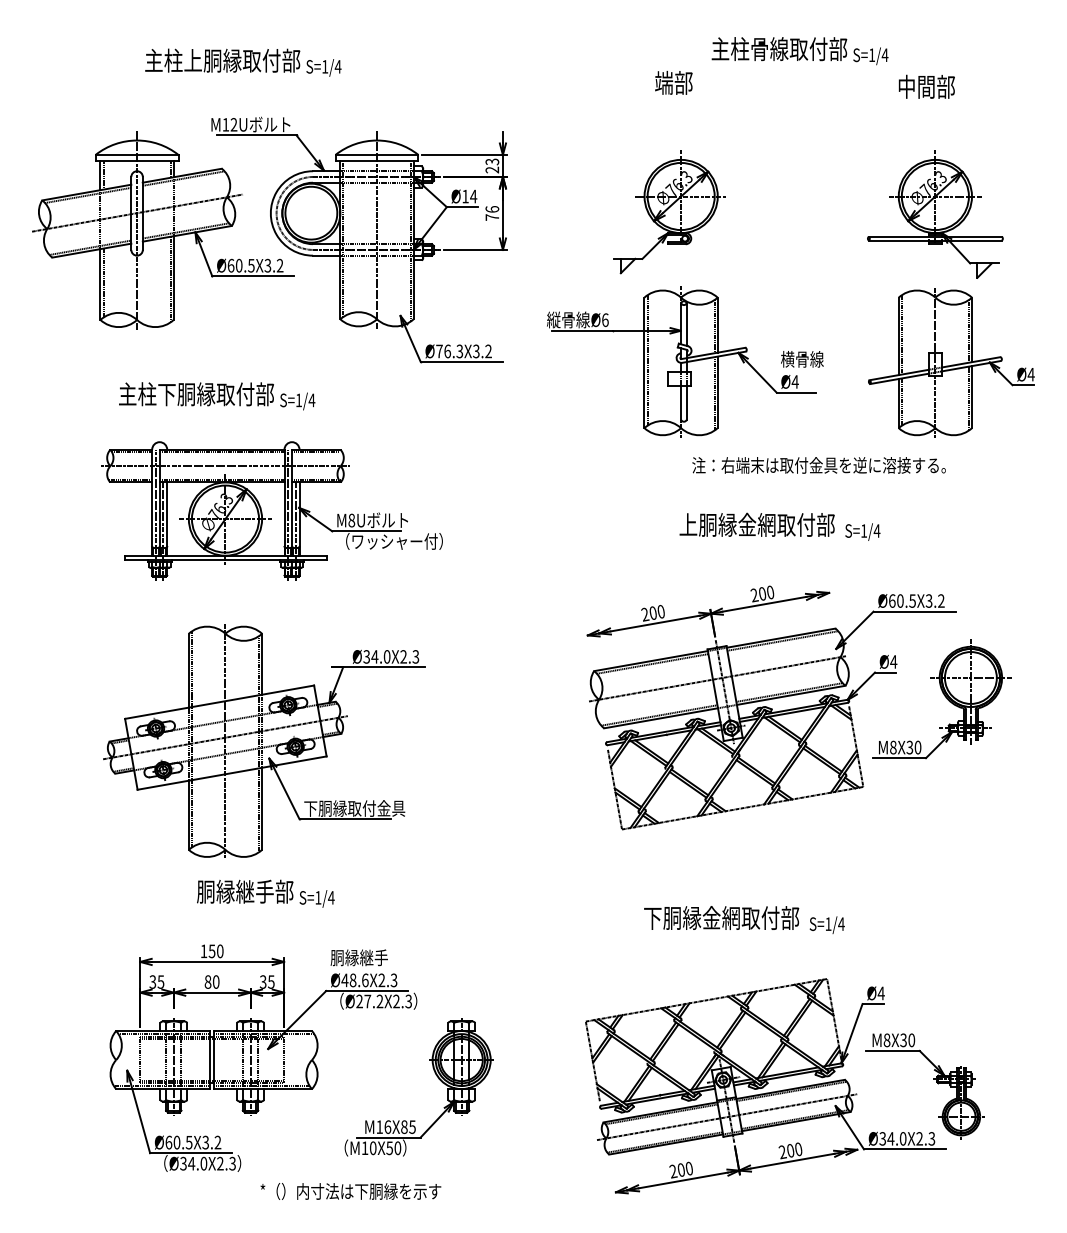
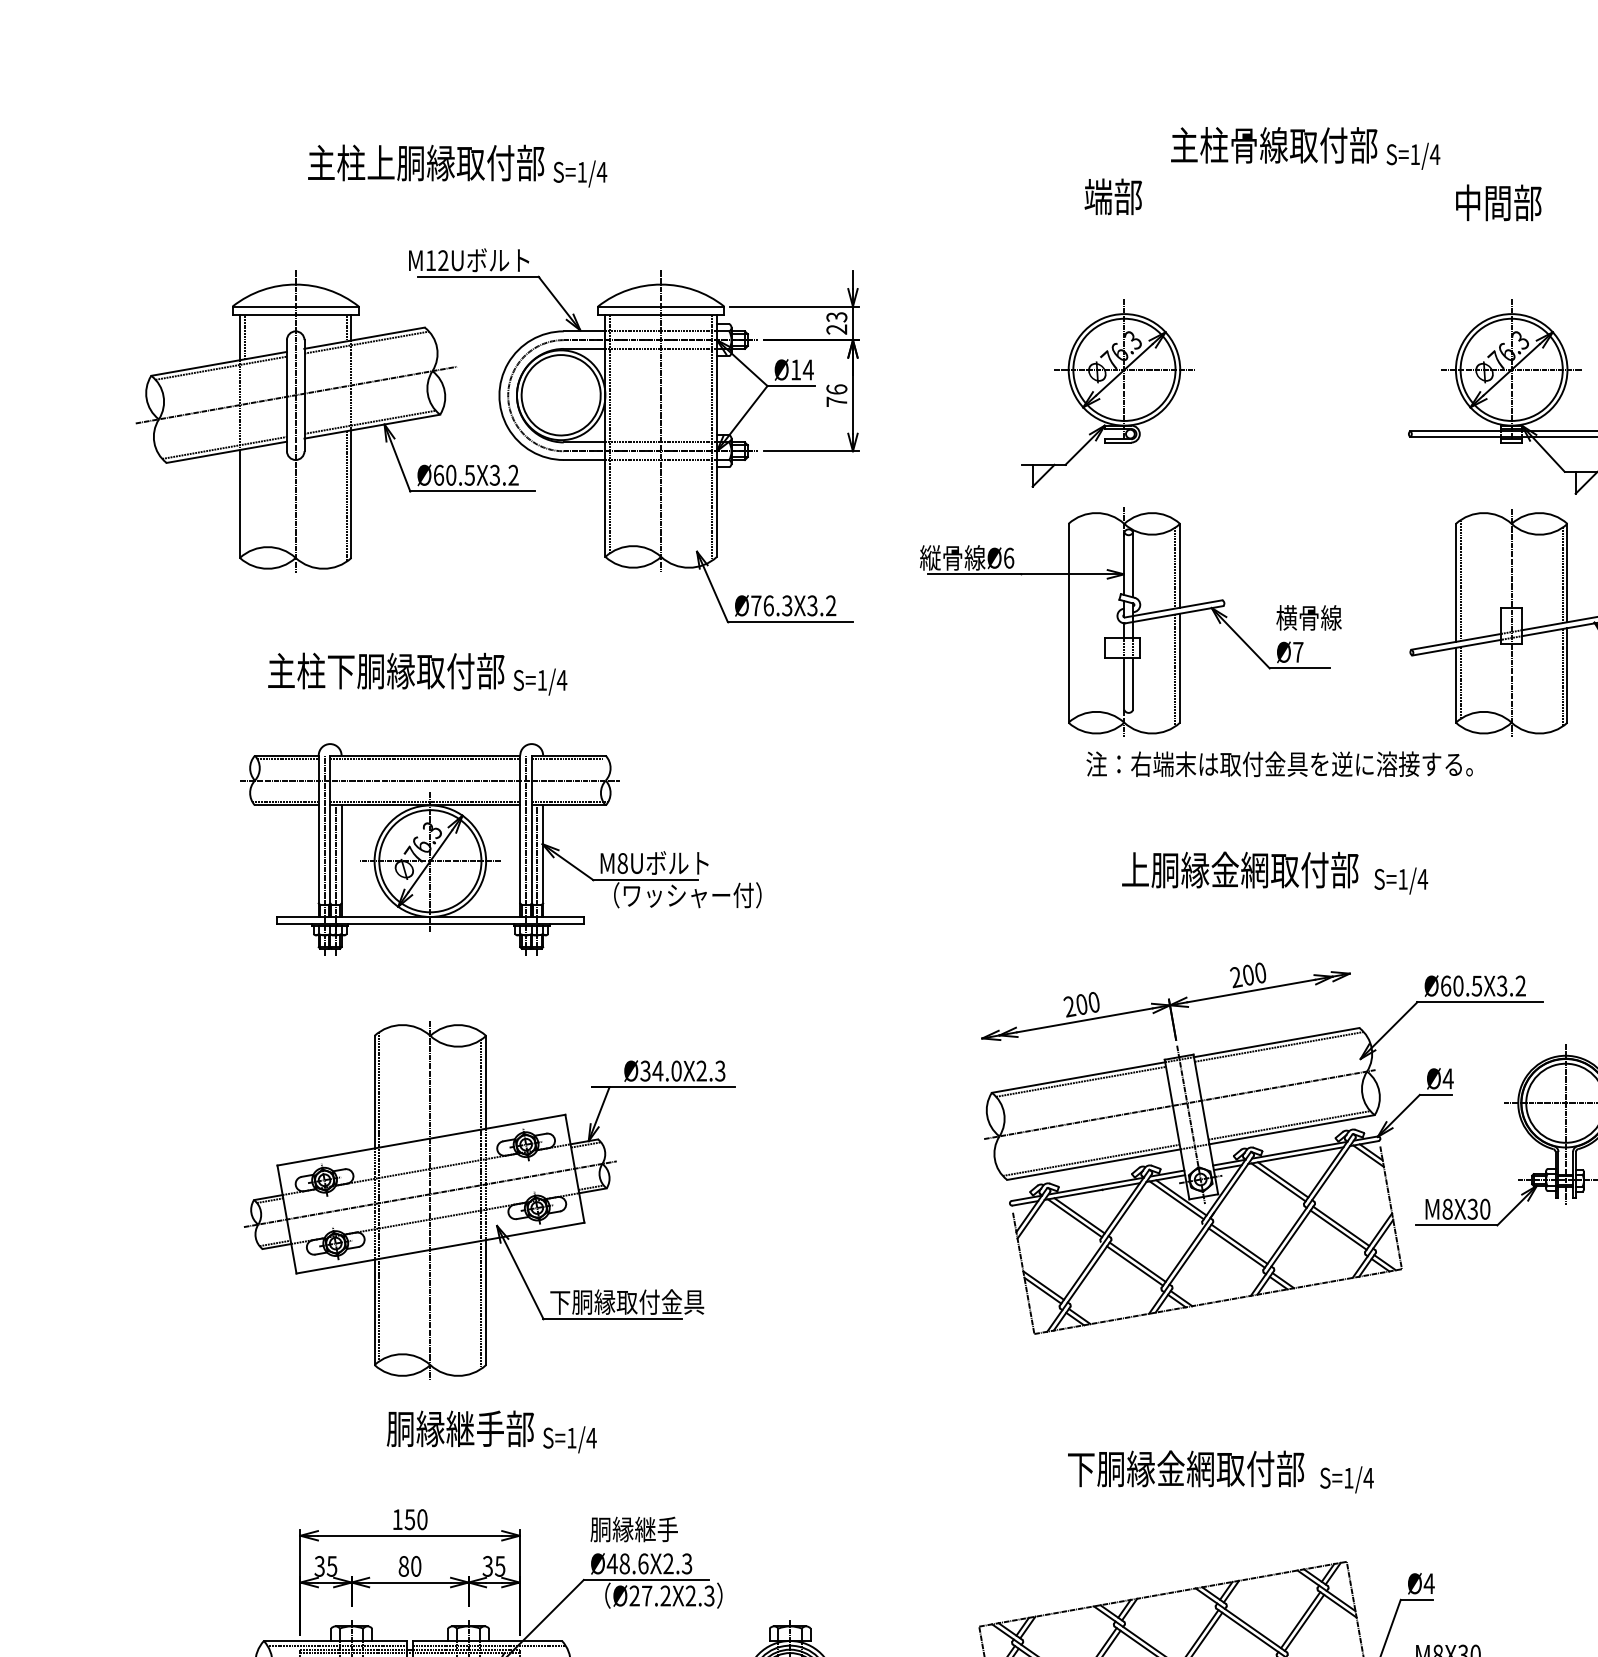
line: (103, 282) -> (244, 500), removed
line: (647, 360) -> (1073, 619), removed
text: (794, 381) -> (1297, 651), Ø4 -> Ø7
text: (818, 465) -> (1278, 764), moved

